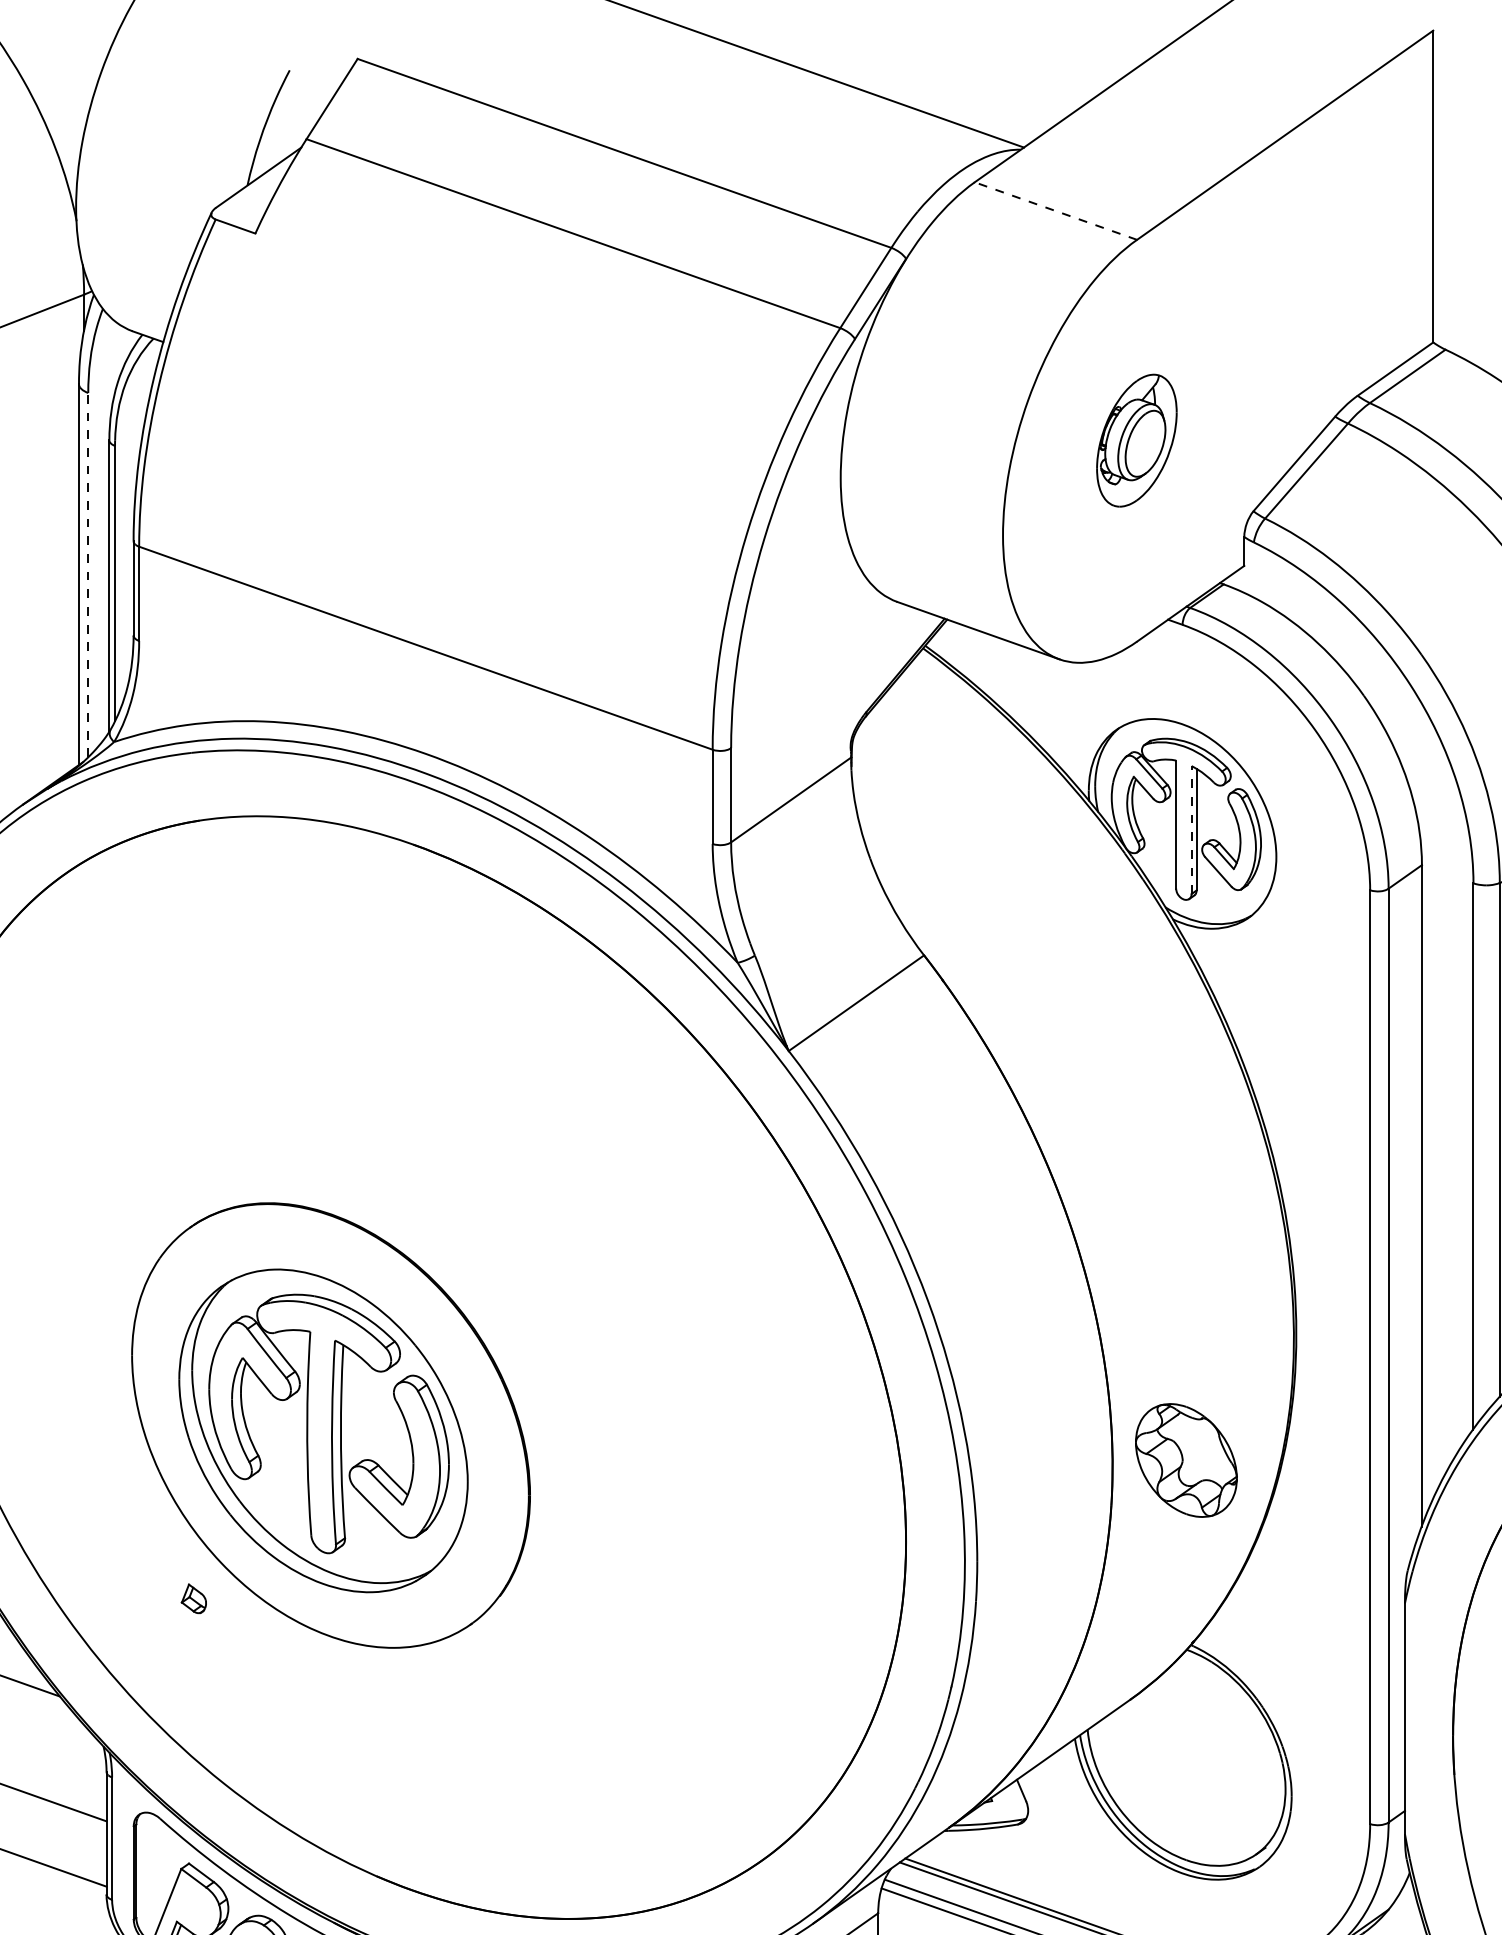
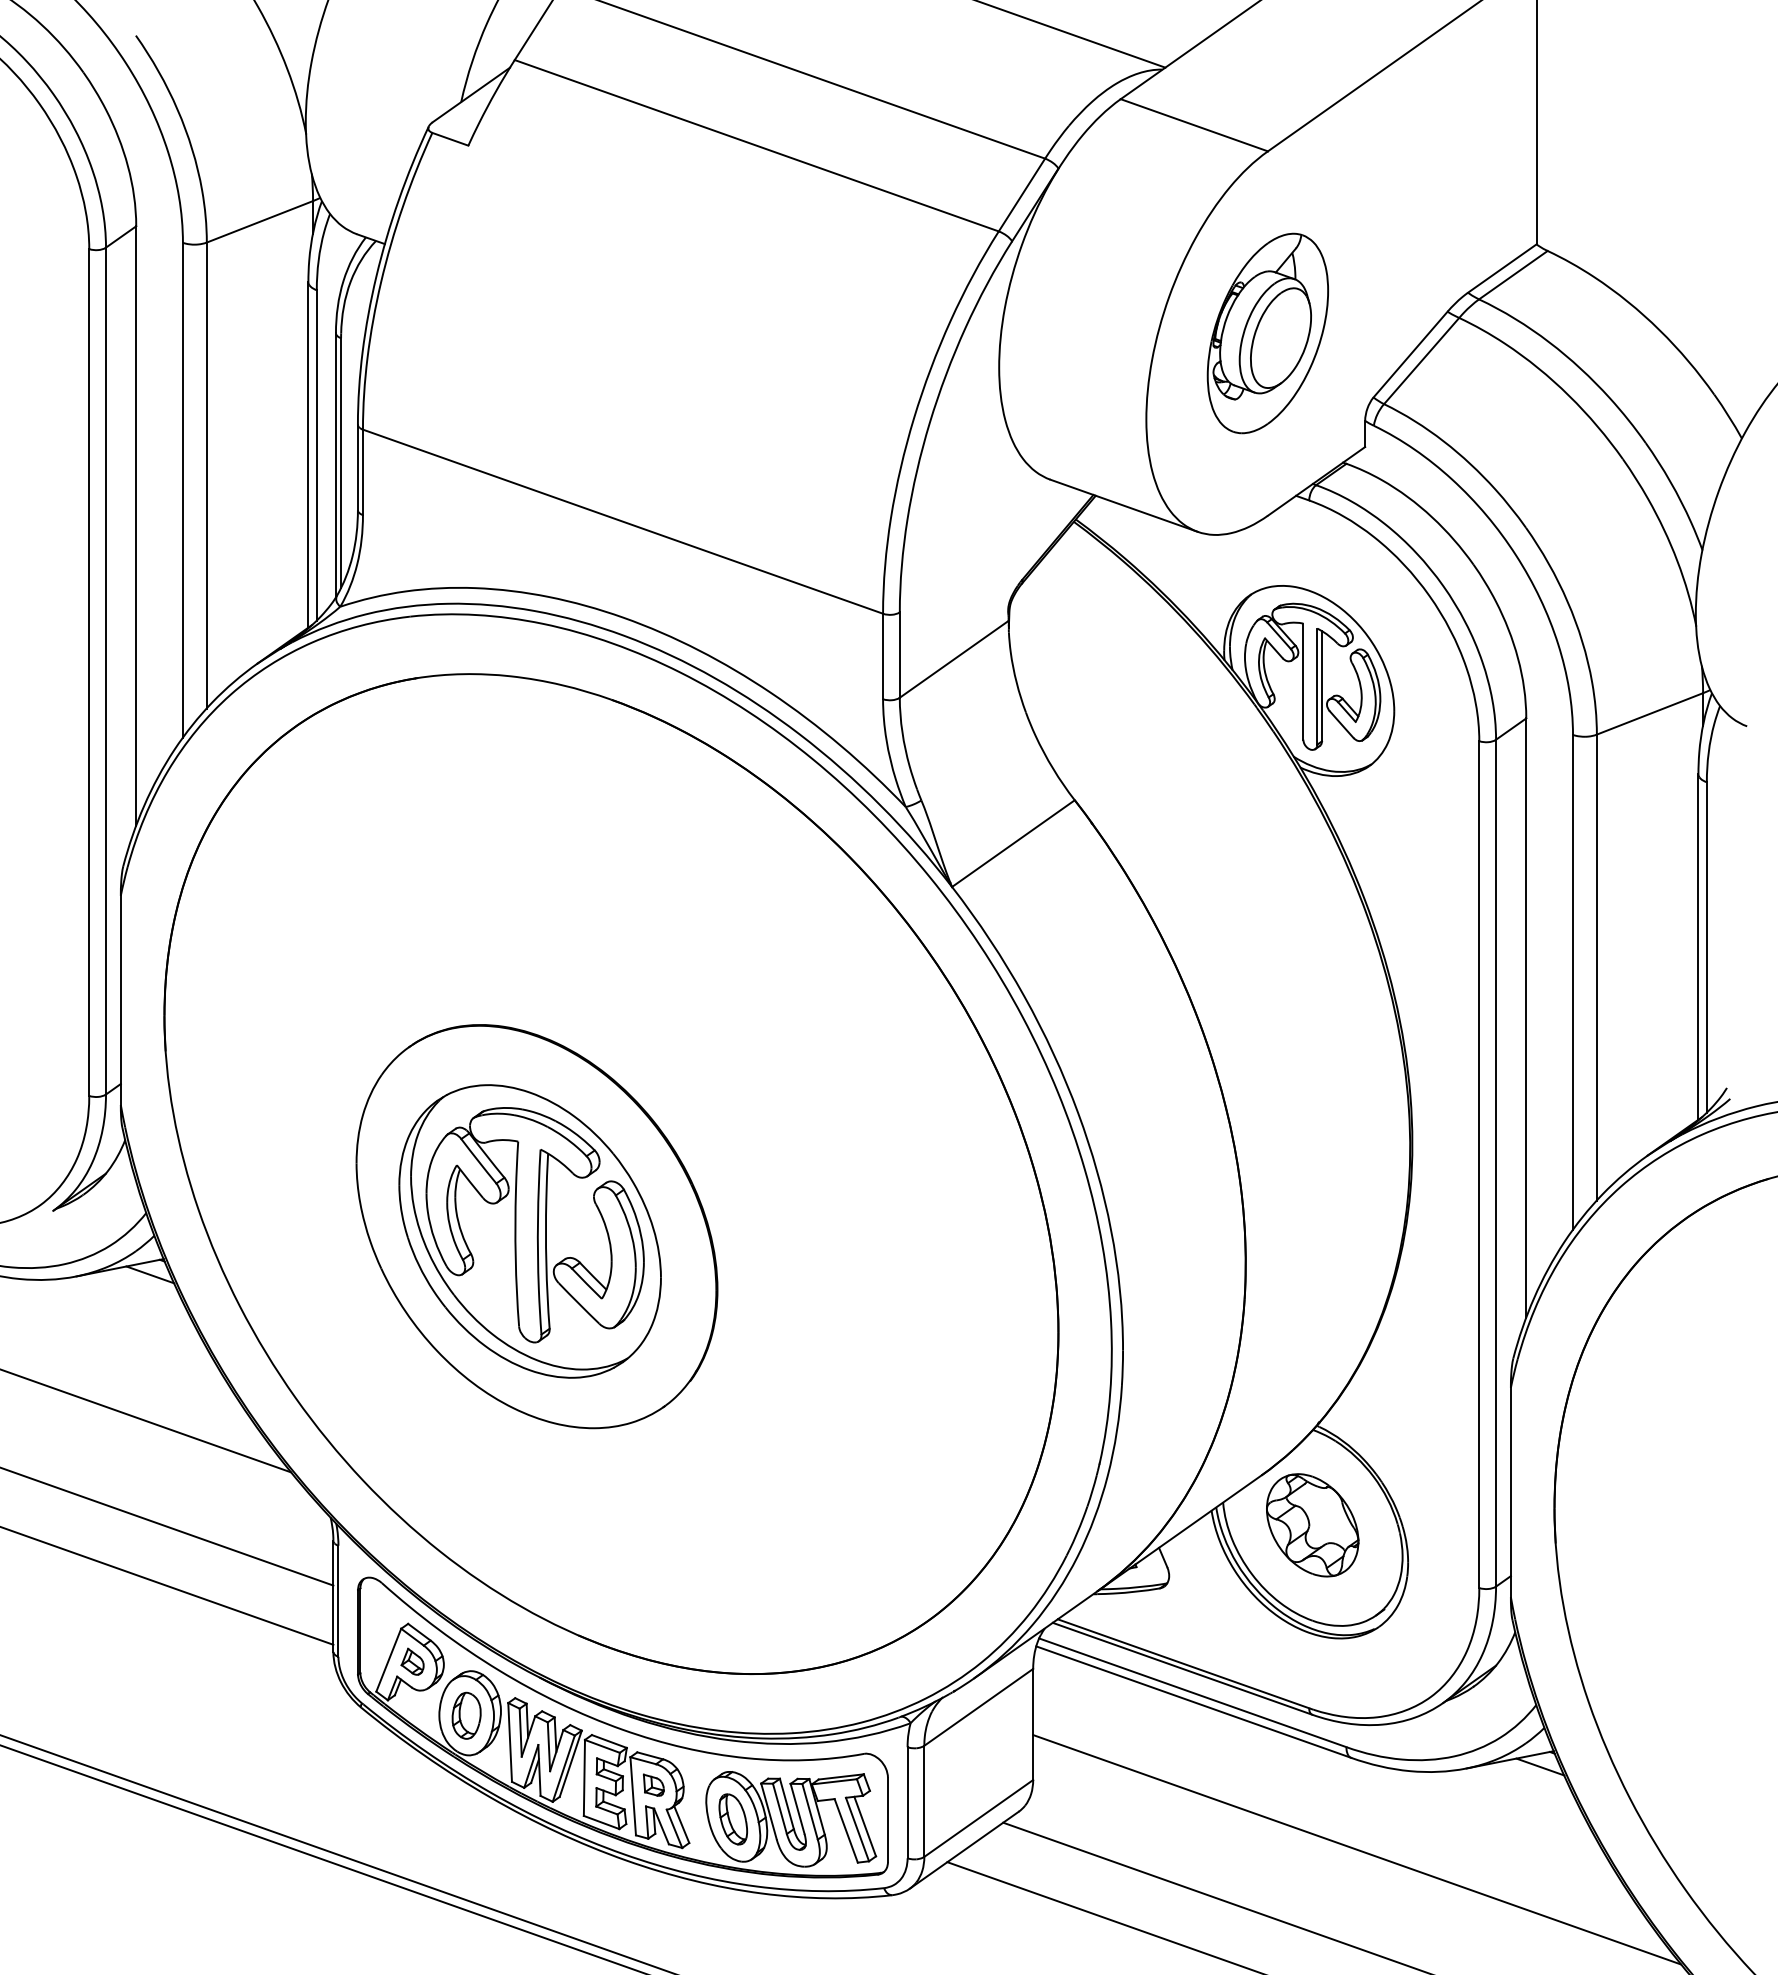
line: (1054, 211) -> (1193, 125), dashed -> solid
part: (1136, 440) -> (1267, 333), size x1.67
line: (87, 574) -> (316, 454), dashed -> solid
line: (1191, 829) -> (1317, 686), dashed -> solid
part: (1186, 1460) -> (1312, 1525), moved
part: (193, 1598) -> (412, 1661), moved

